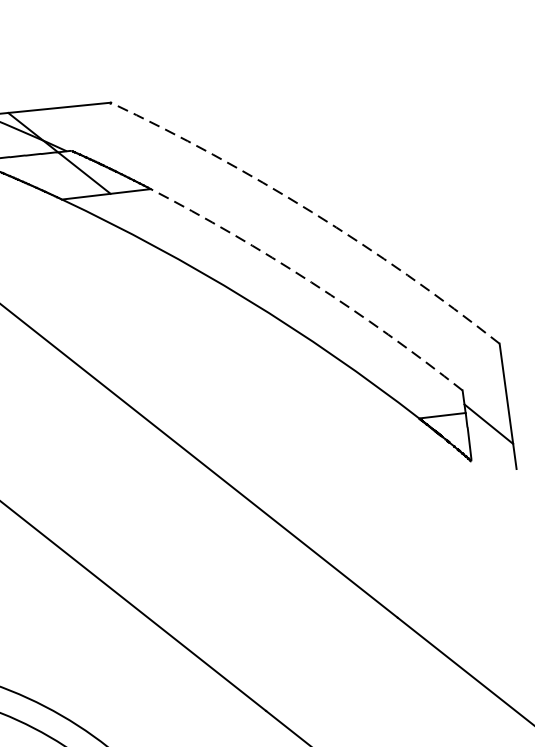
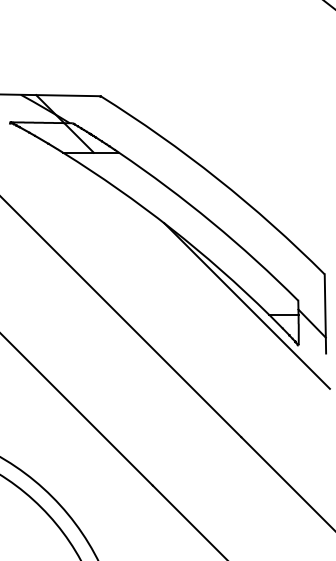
arc: (311, 211) -> (217, 178), dashed -> solid
arc: (311, 282) -> (212, 222), dashed -> solid
line: (381, 407) -> (246, 305), added

